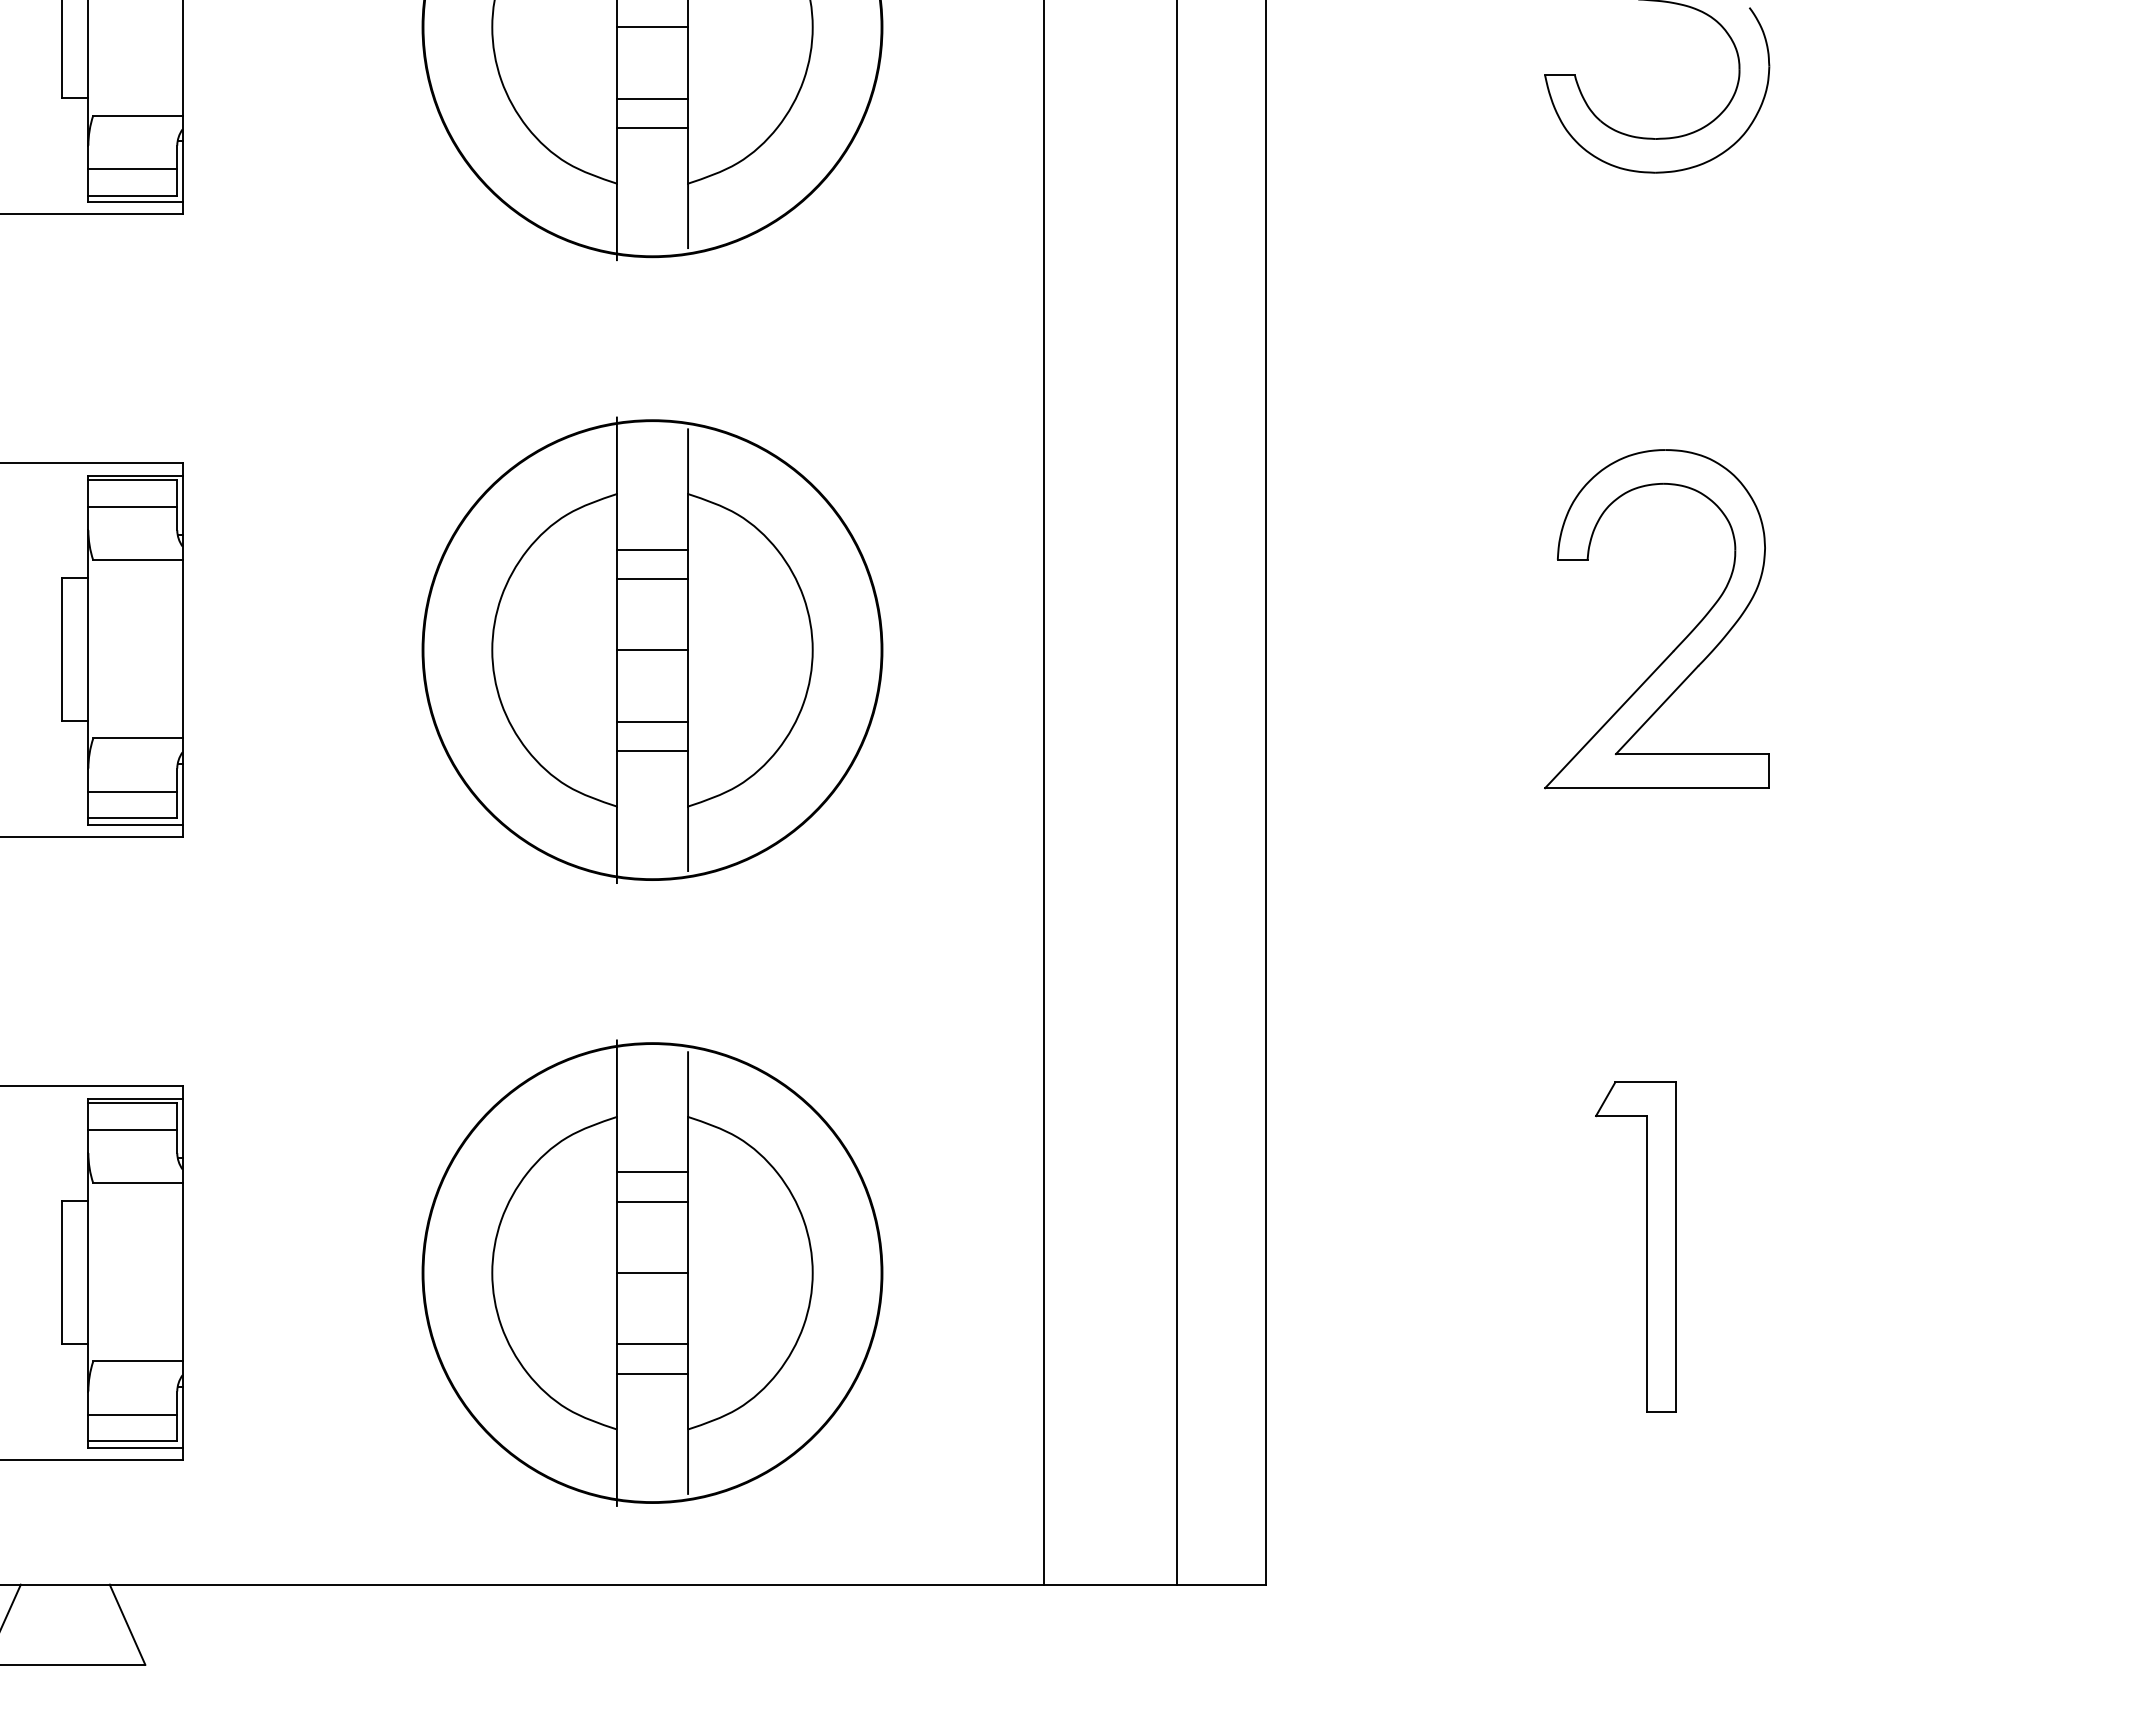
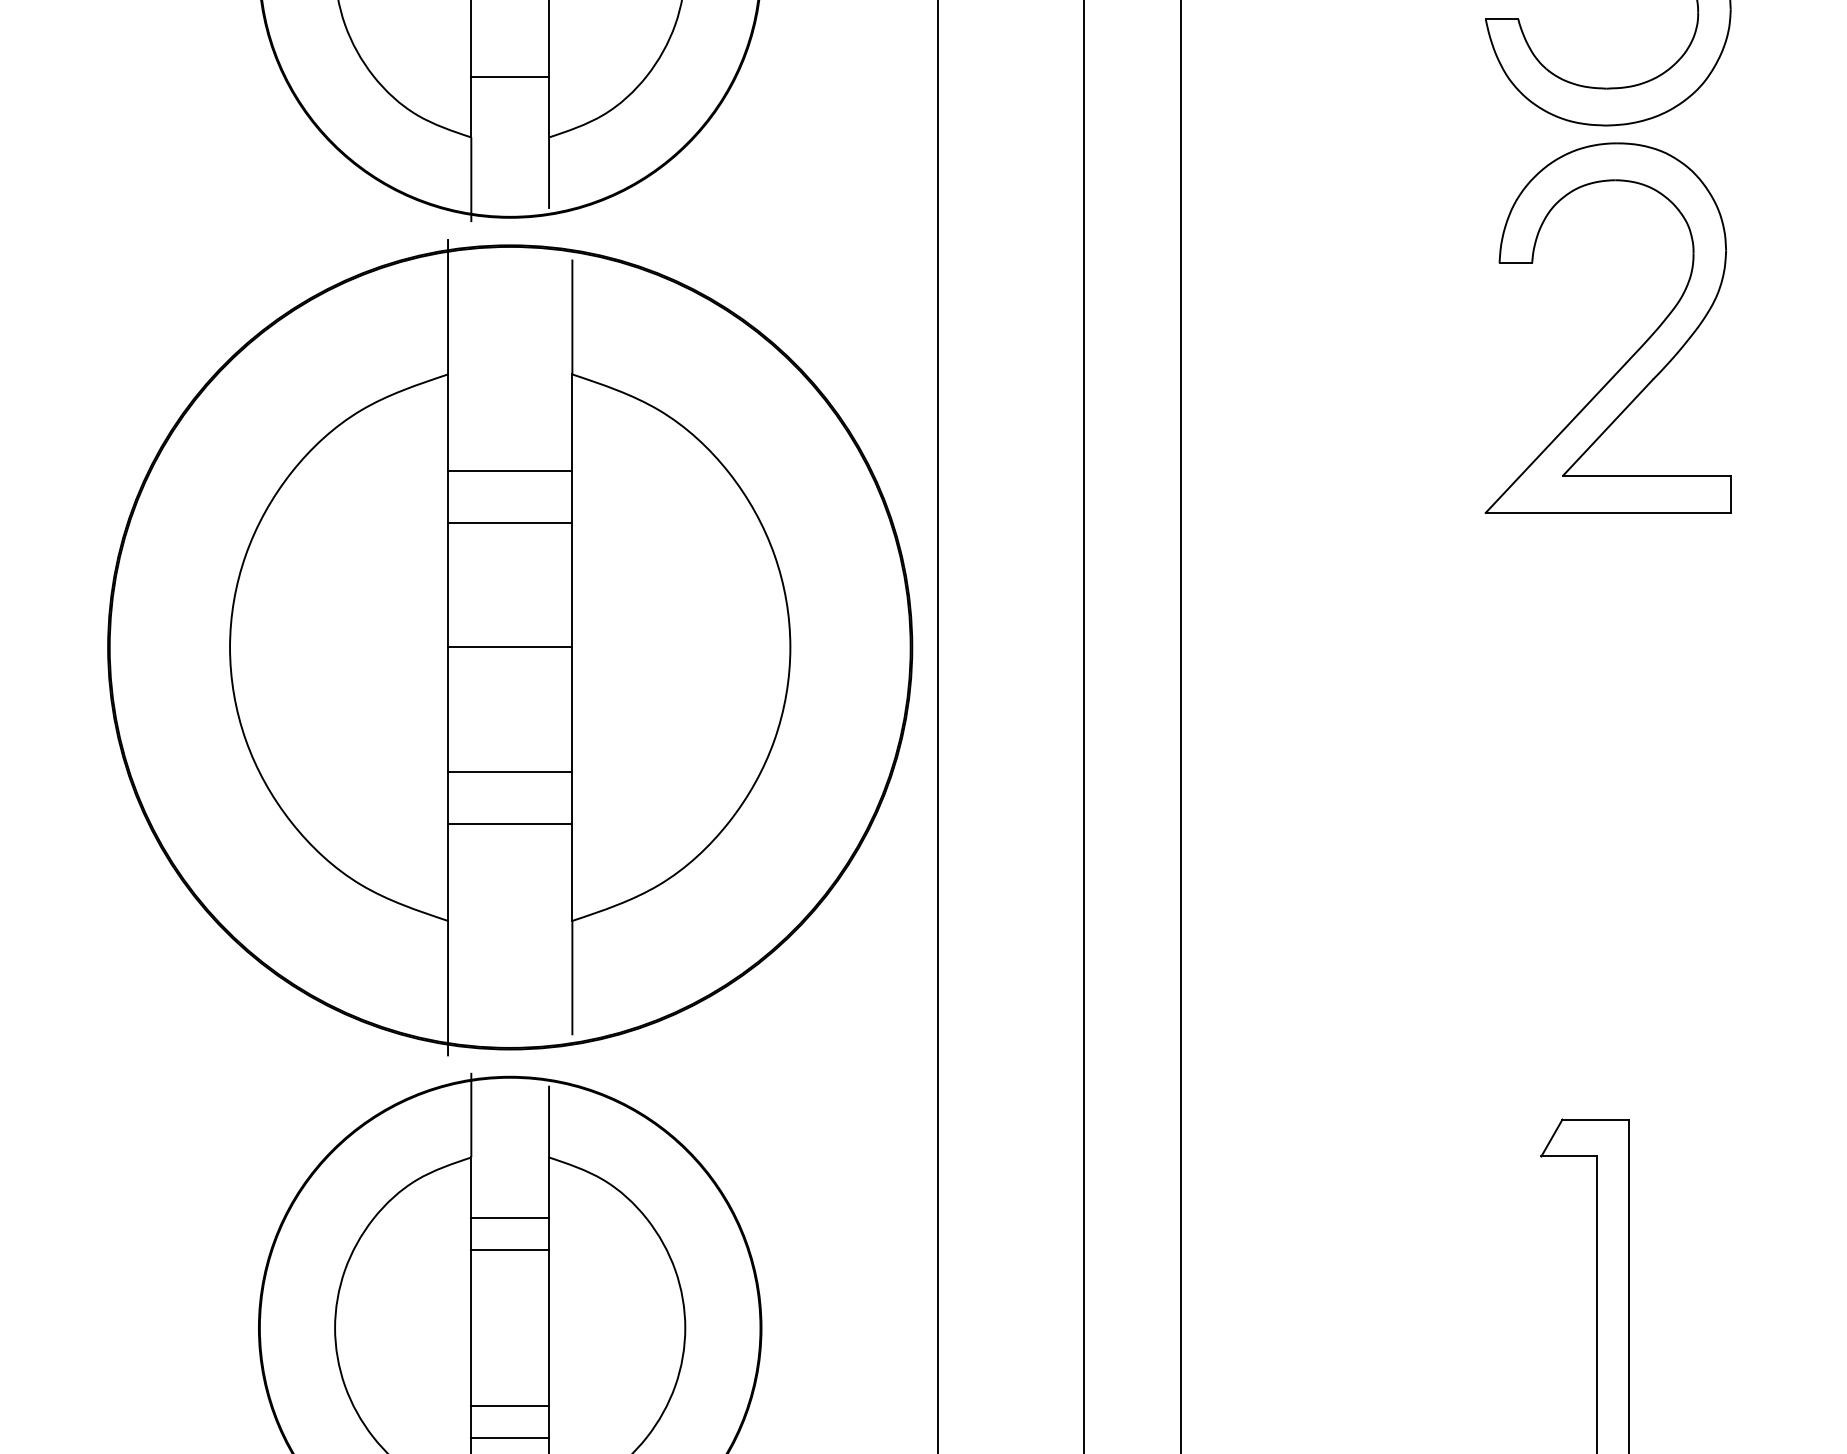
line: (652, 98) -> (510, 44), removed
part: (1680, 642) -> (1633, 353), moved
part: (652, 649) -> (510, 646), size x1.6
line: (652, 1273) -> (510, 1328), removed

